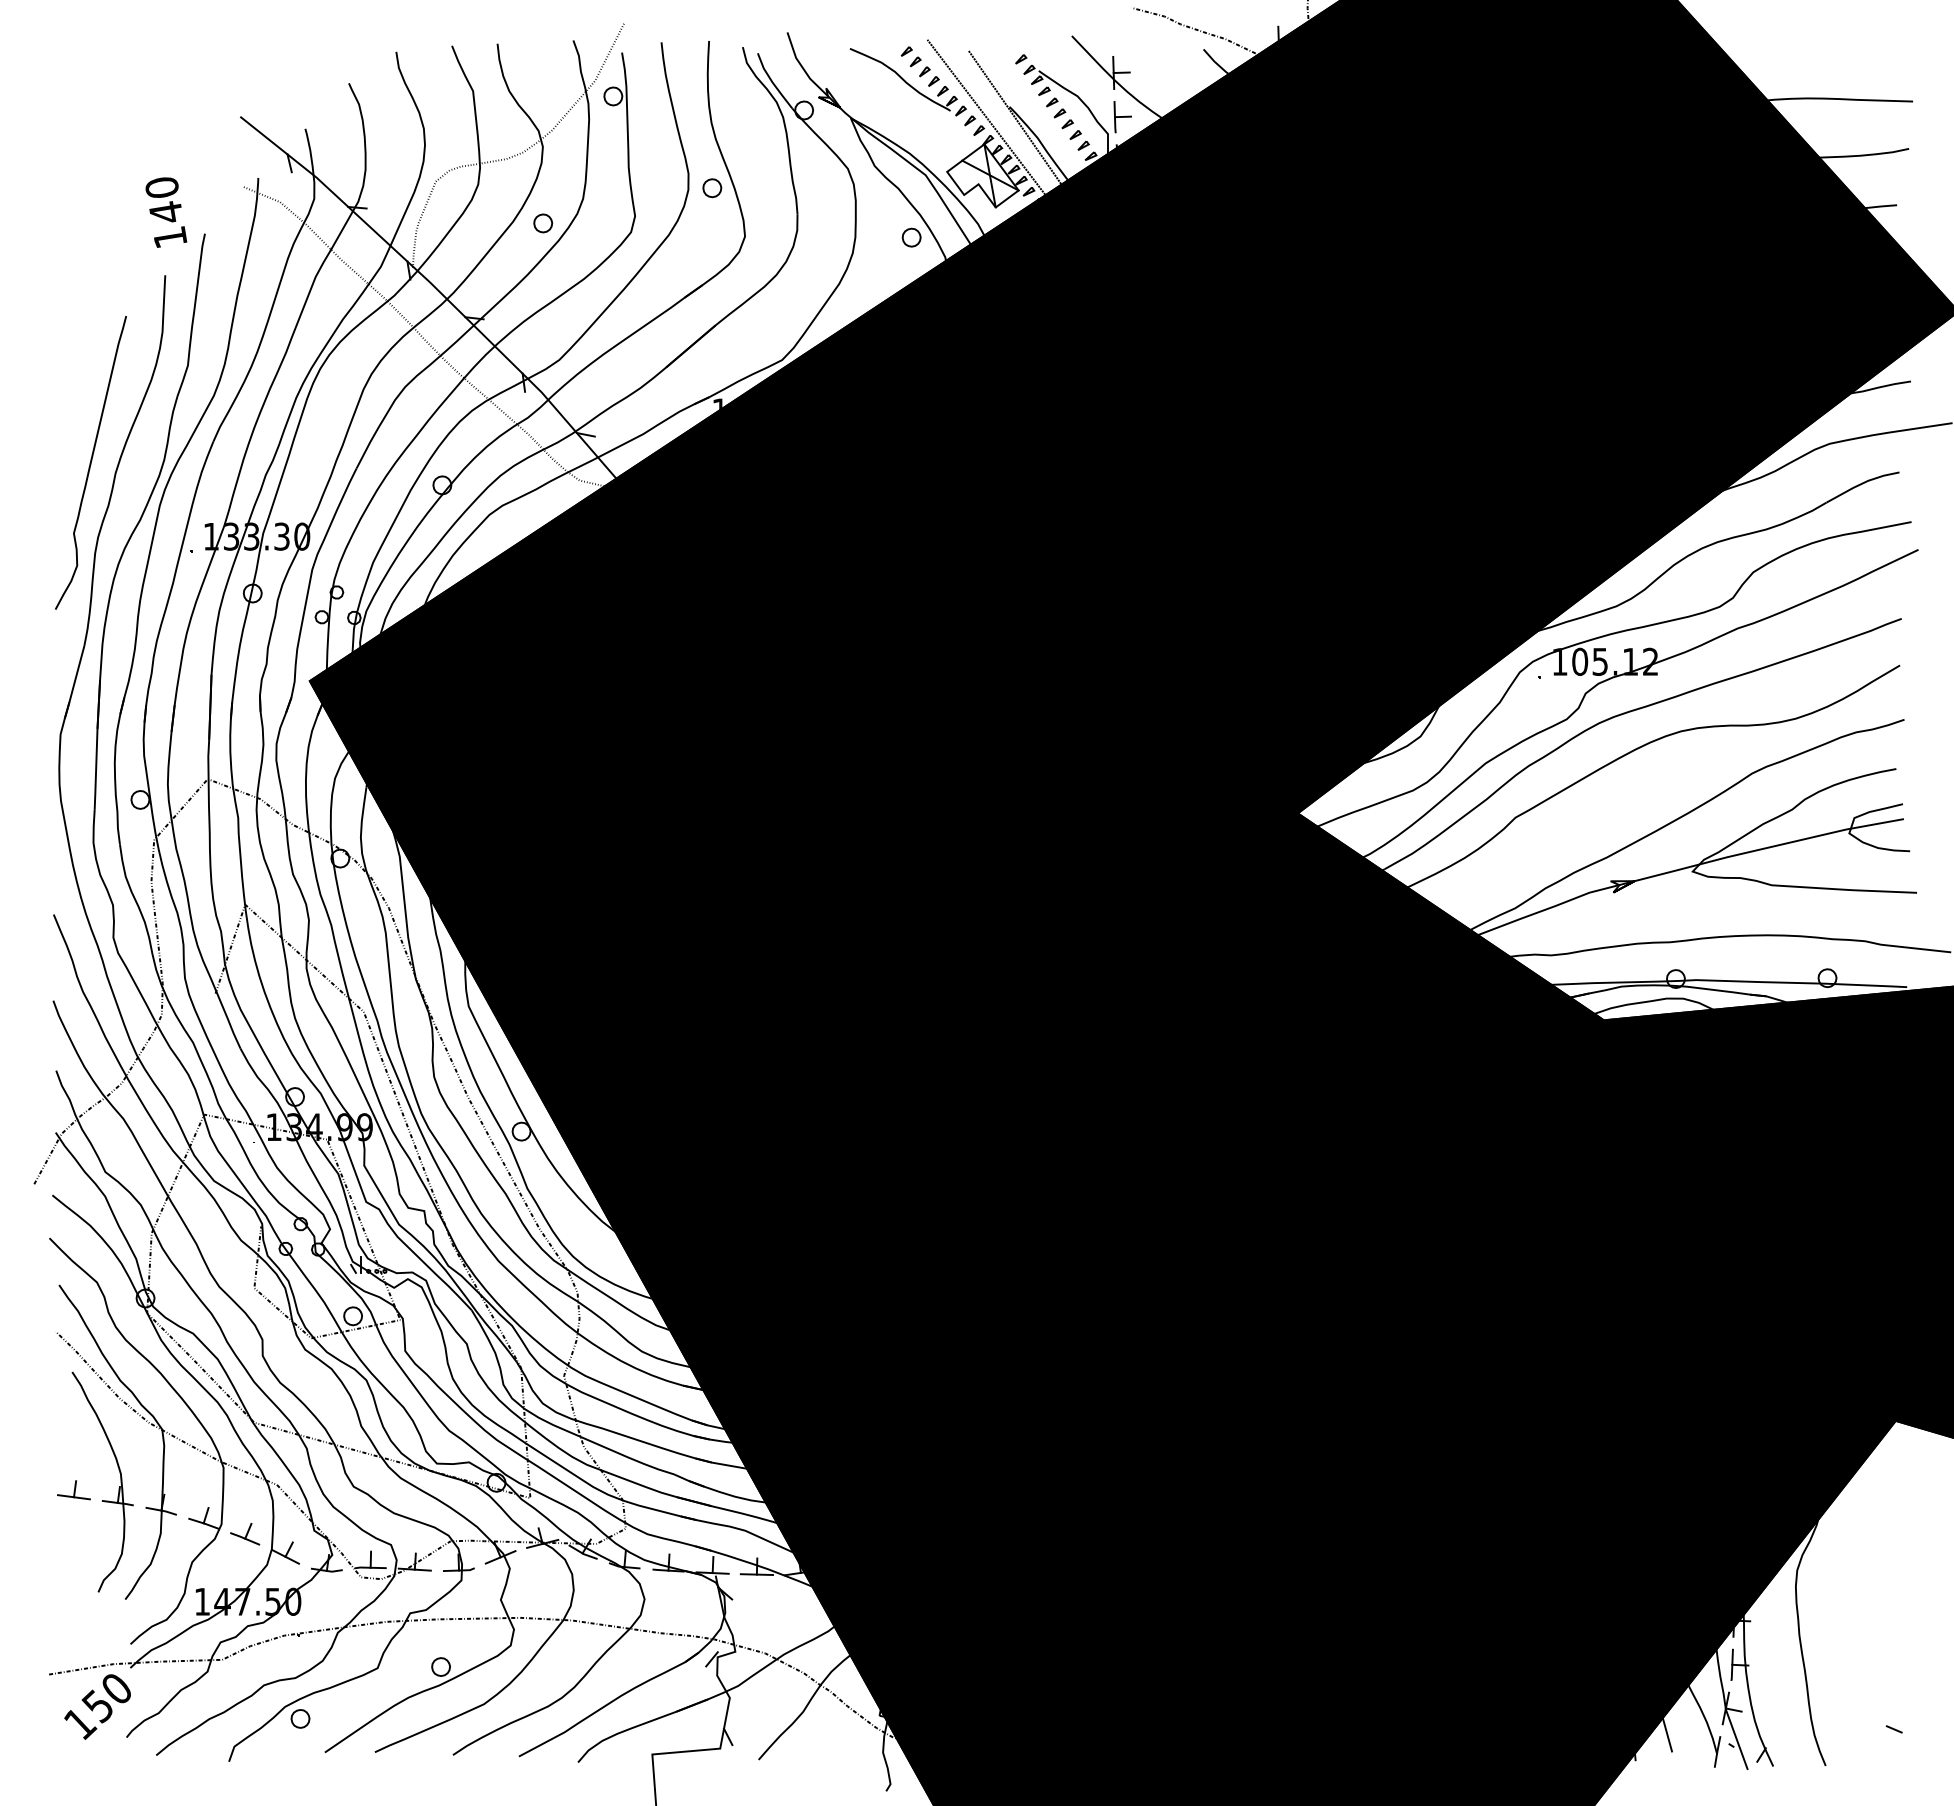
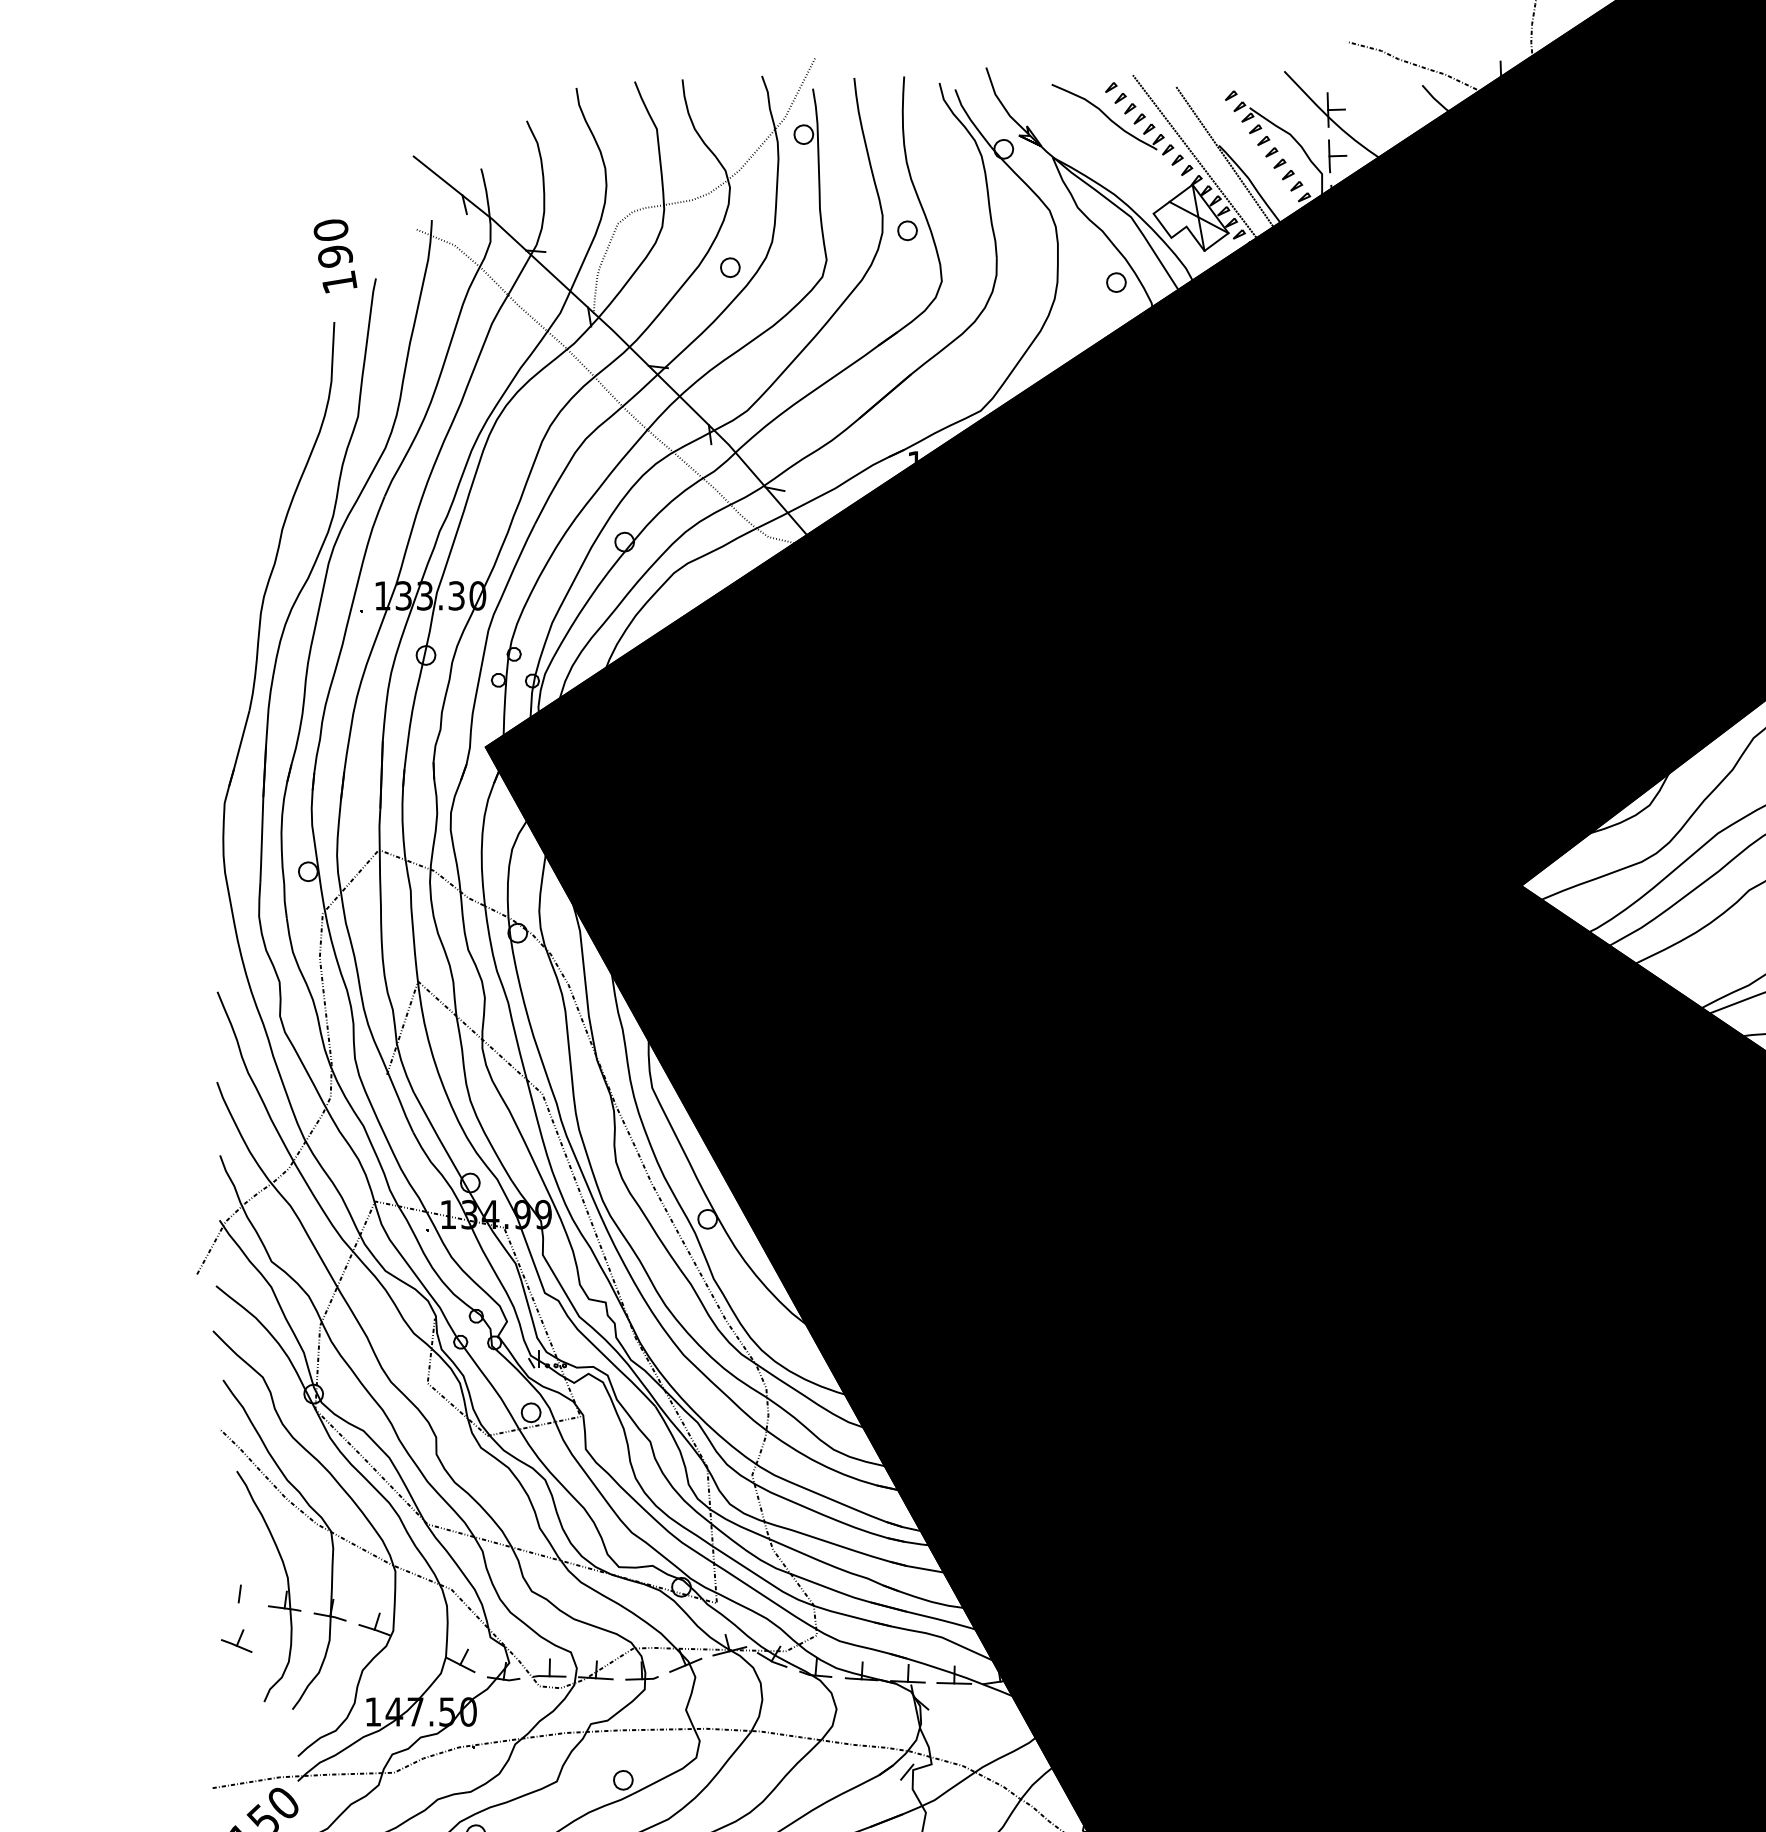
text: (166, 212) -> (335, 256), 140 -> 190
curve: (90, 462) -> (256, 518), removed
line: (73, 1497) -> (238, 1602), removed
part: (245, 1534) -> (237, 1641), moved

